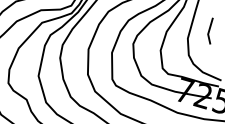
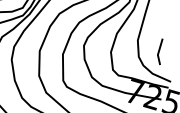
line: (210, 30) -> (160, 51), moved

